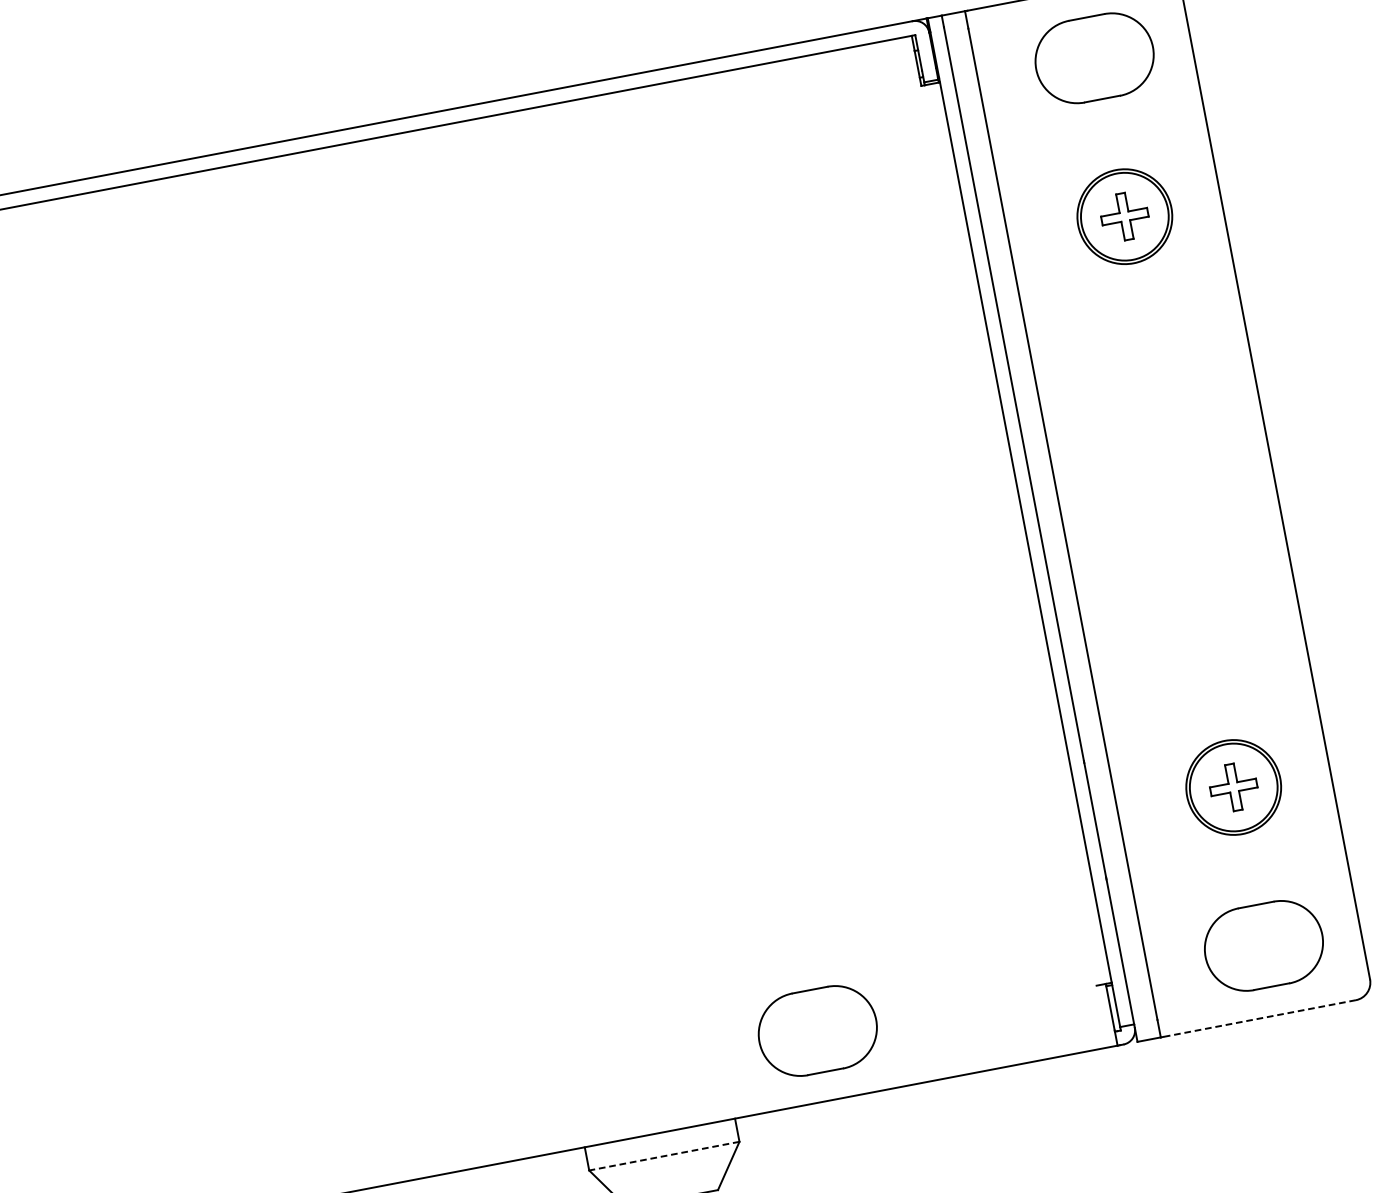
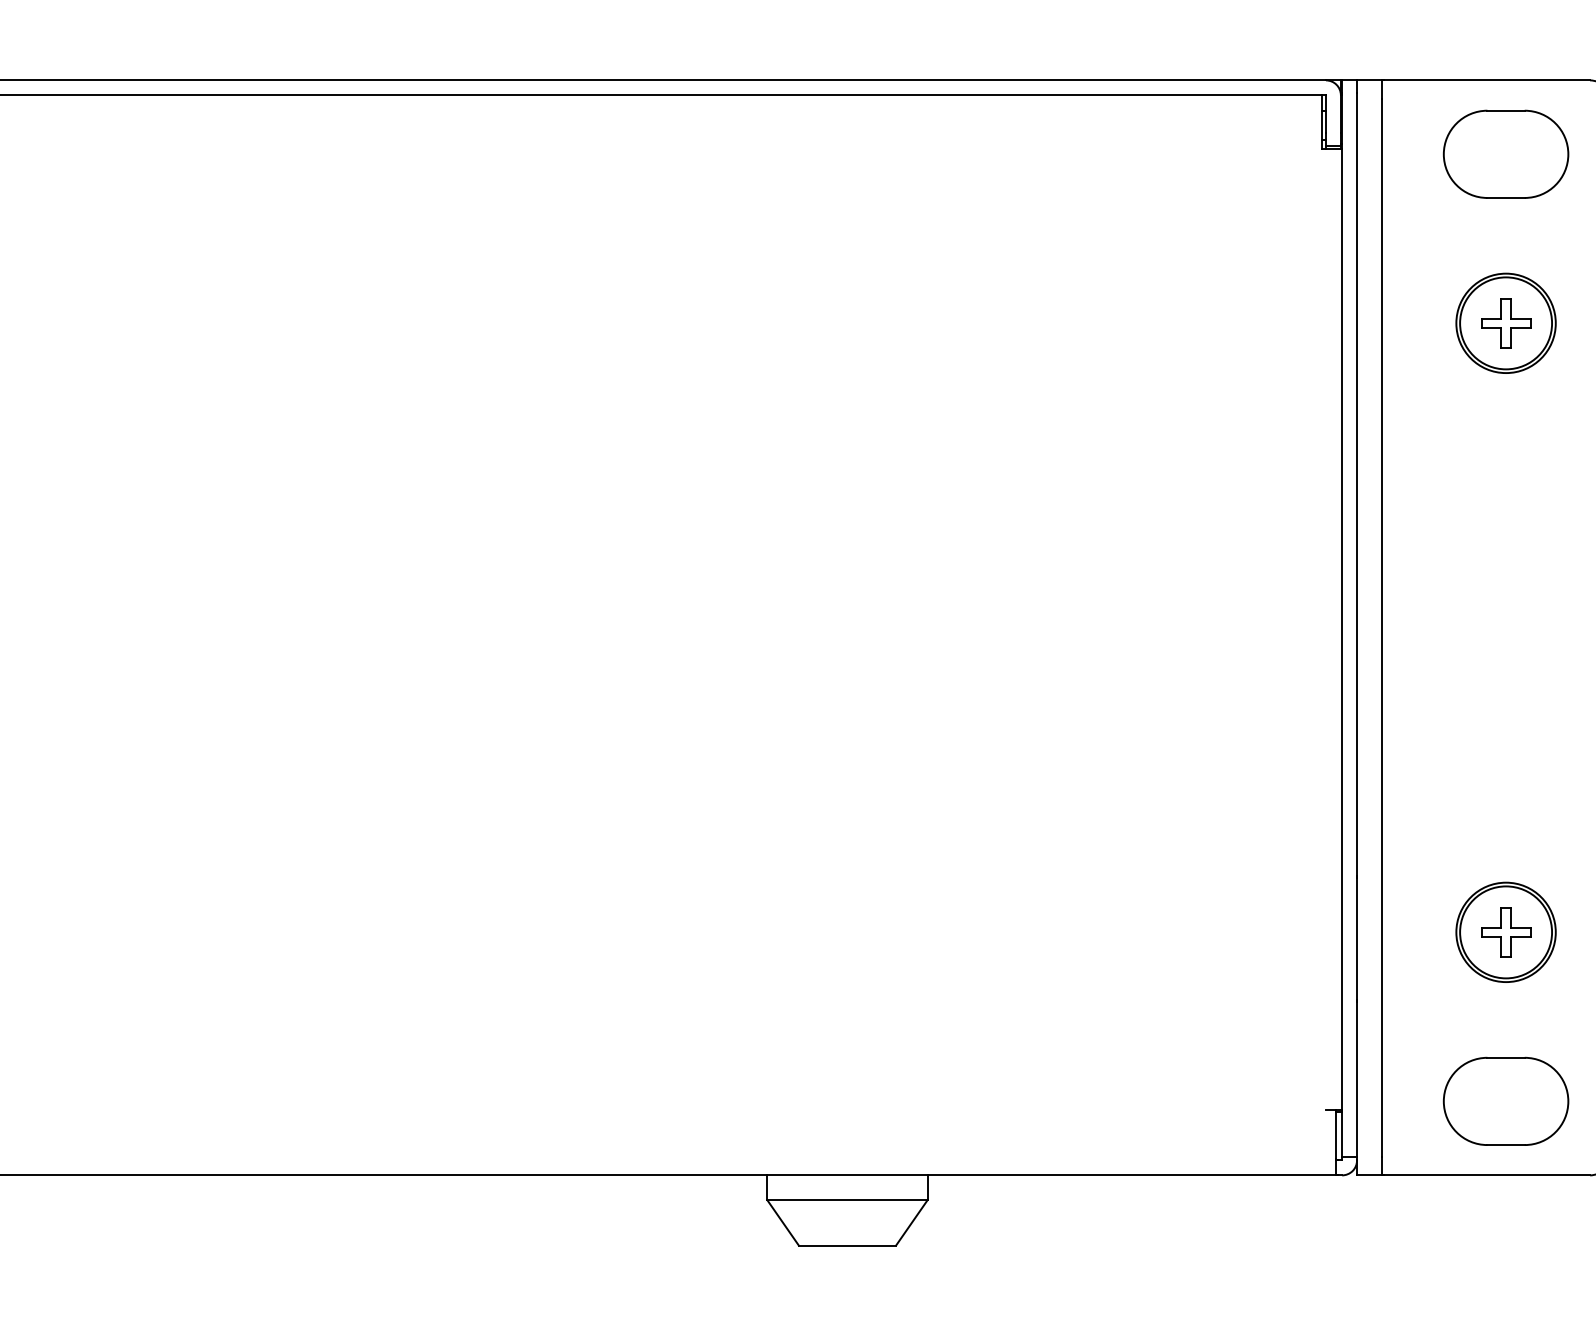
line: (1259, 1018) -> (1487, 1175), dashed -> solid
part: (817, 1030) -> (1029, 1100), removed
line: (663, 1156) -> (846, 1200), dashed -> solid

